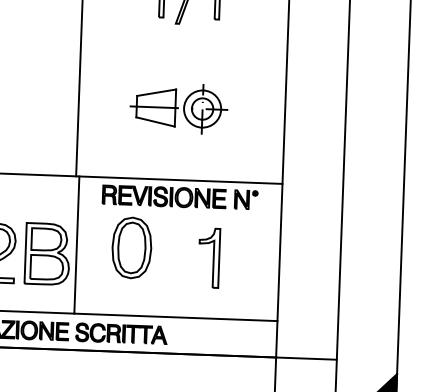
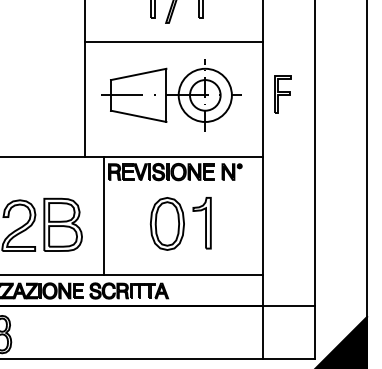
line: (183, 45) -> (173, 41), added
part: (179, 108) -> (171, 95), size x1.67
part: (308, 111) -> (282, 94), added
line: (77, 245) -> (104, 216), moved
part: (131, 247) -> (167, 223), moved

